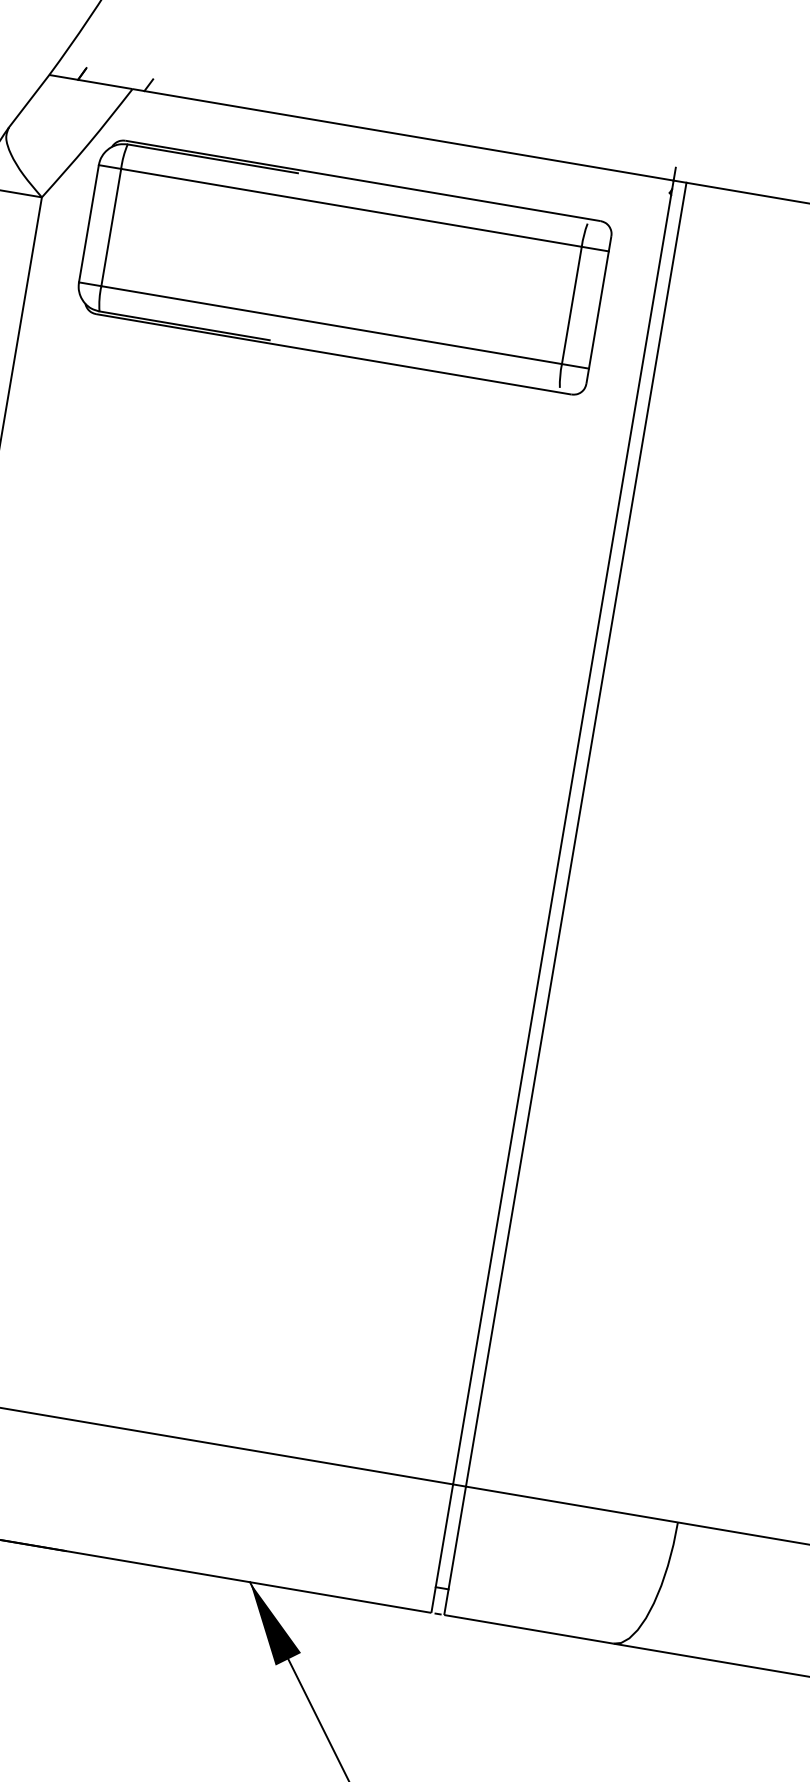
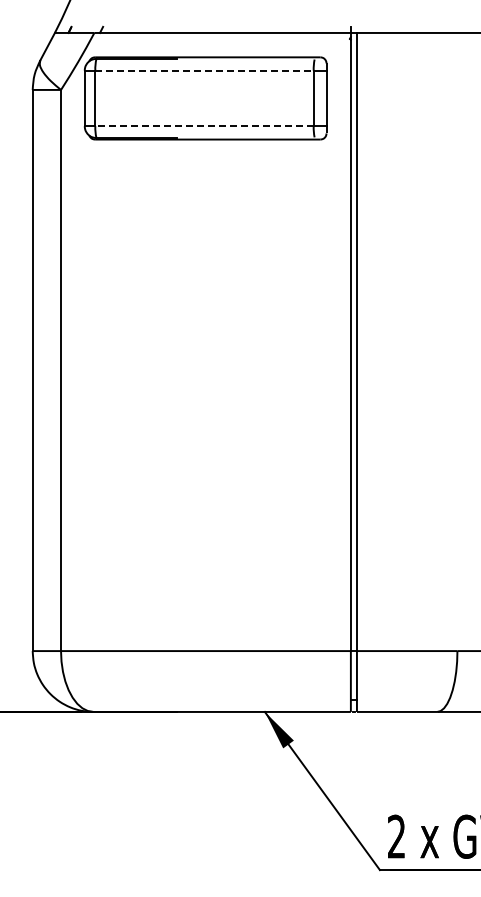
line: (353, 207) -> (205, 70), solid -> dashed
line: (331, 325) -> (204, 126), solid -> dashed

